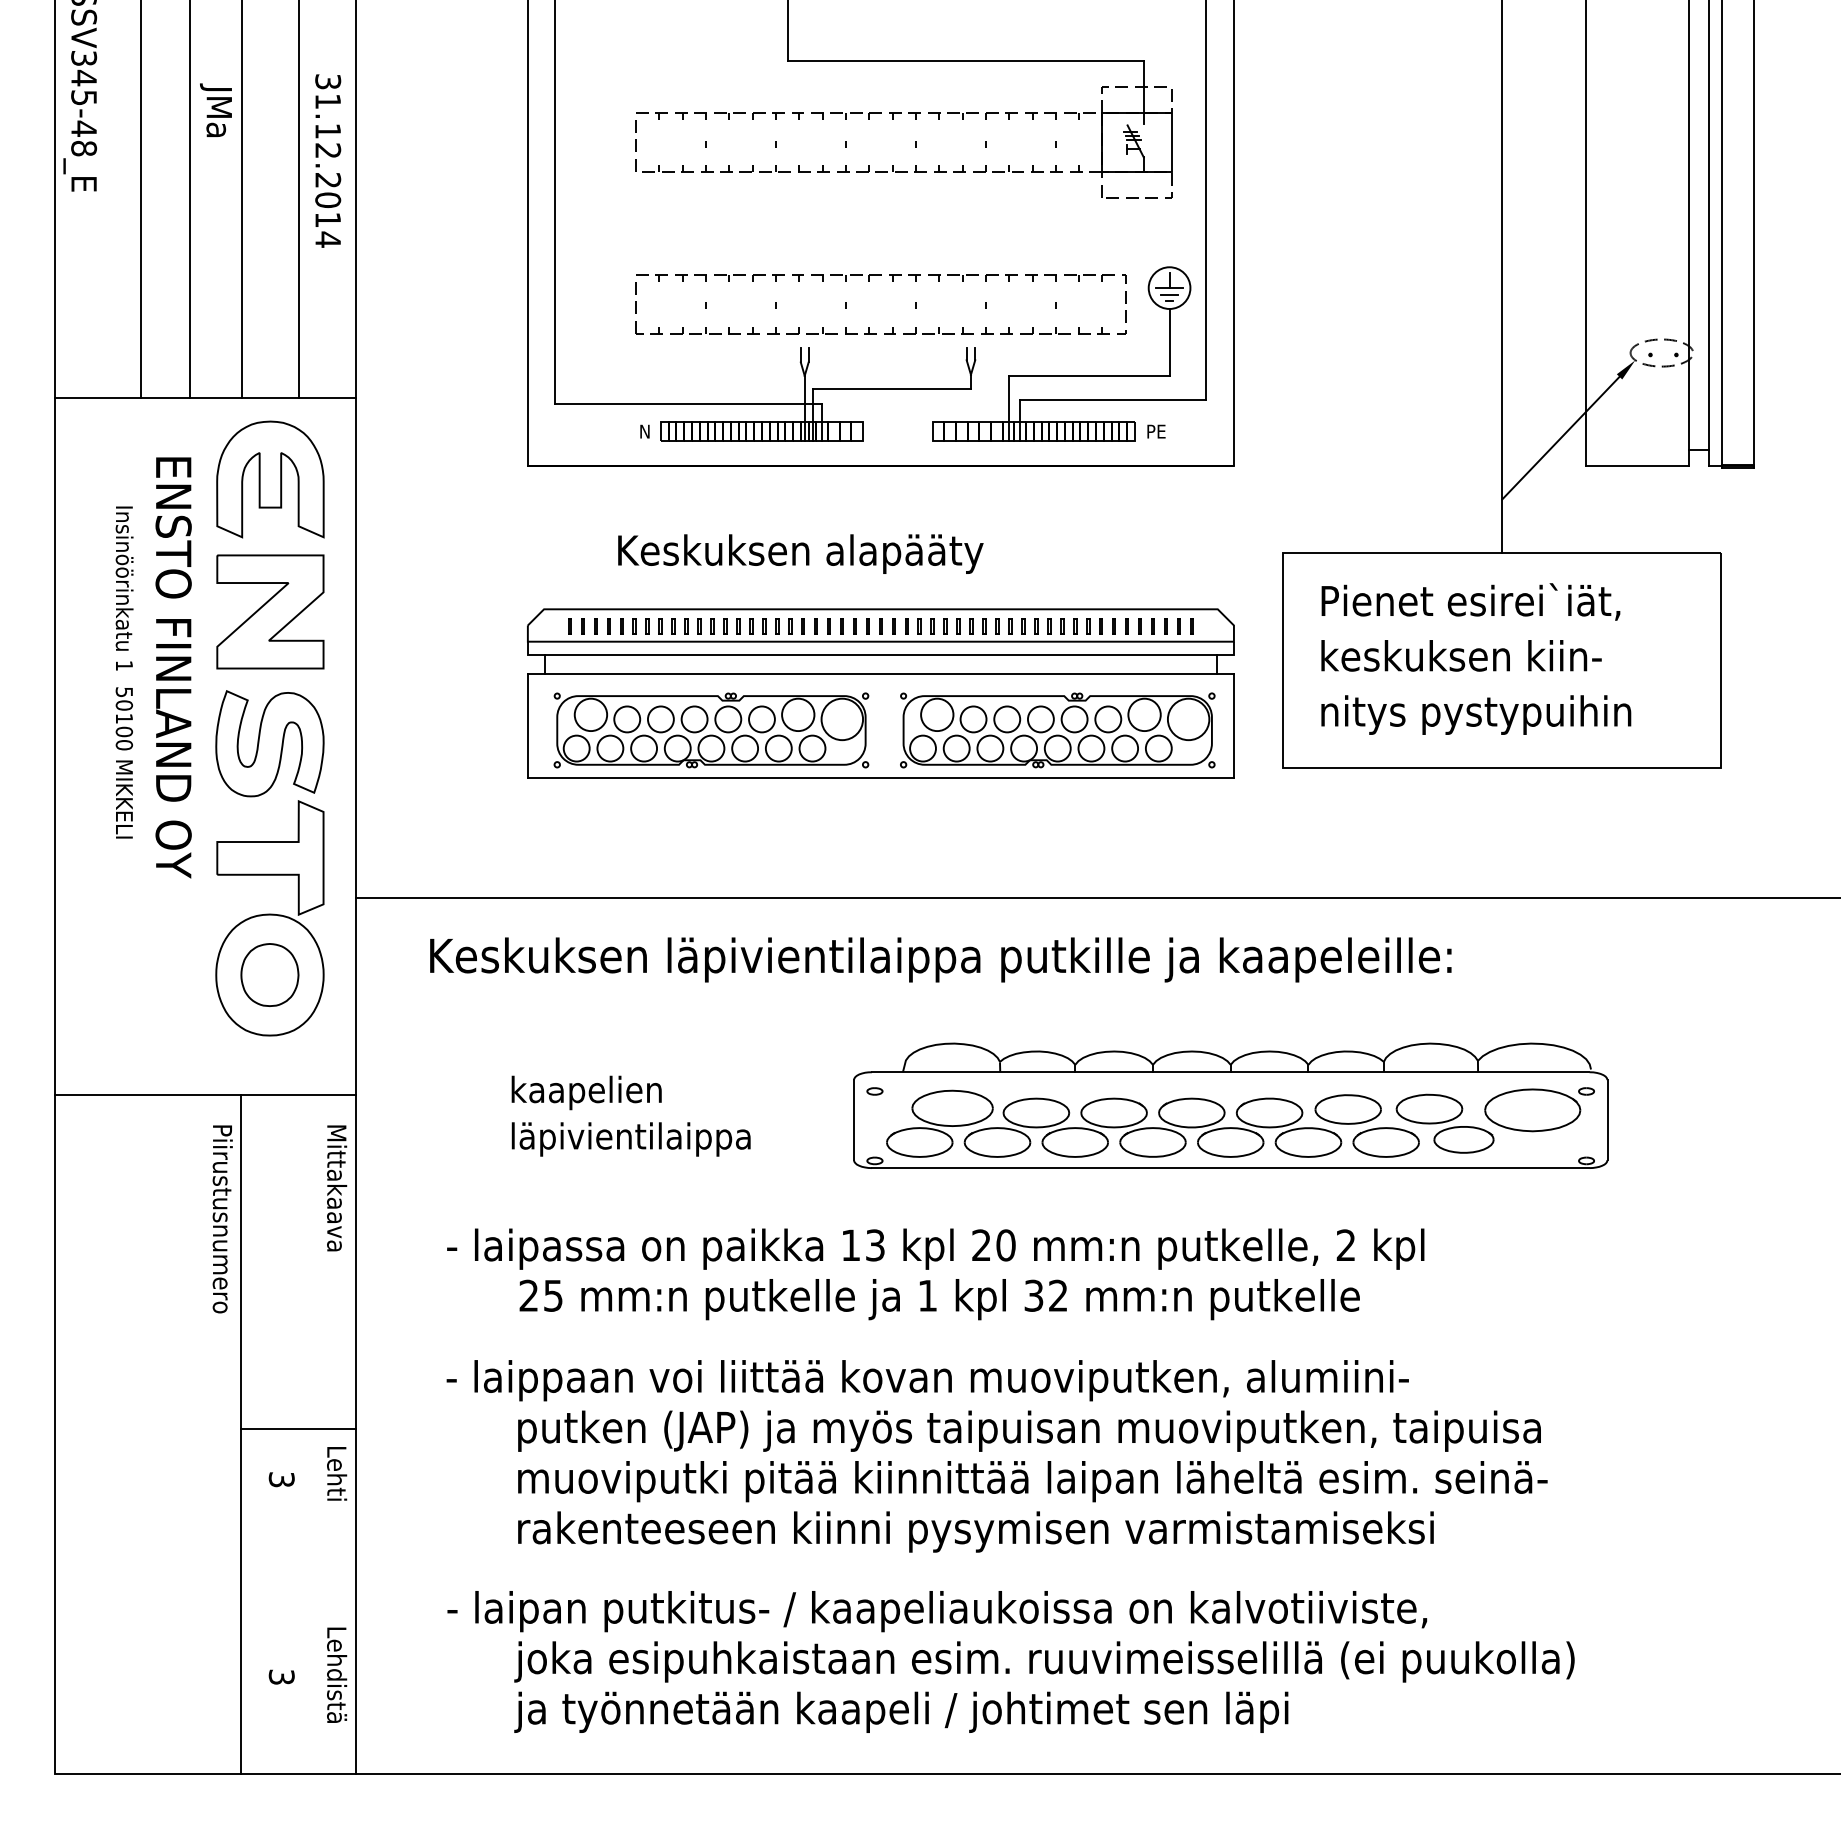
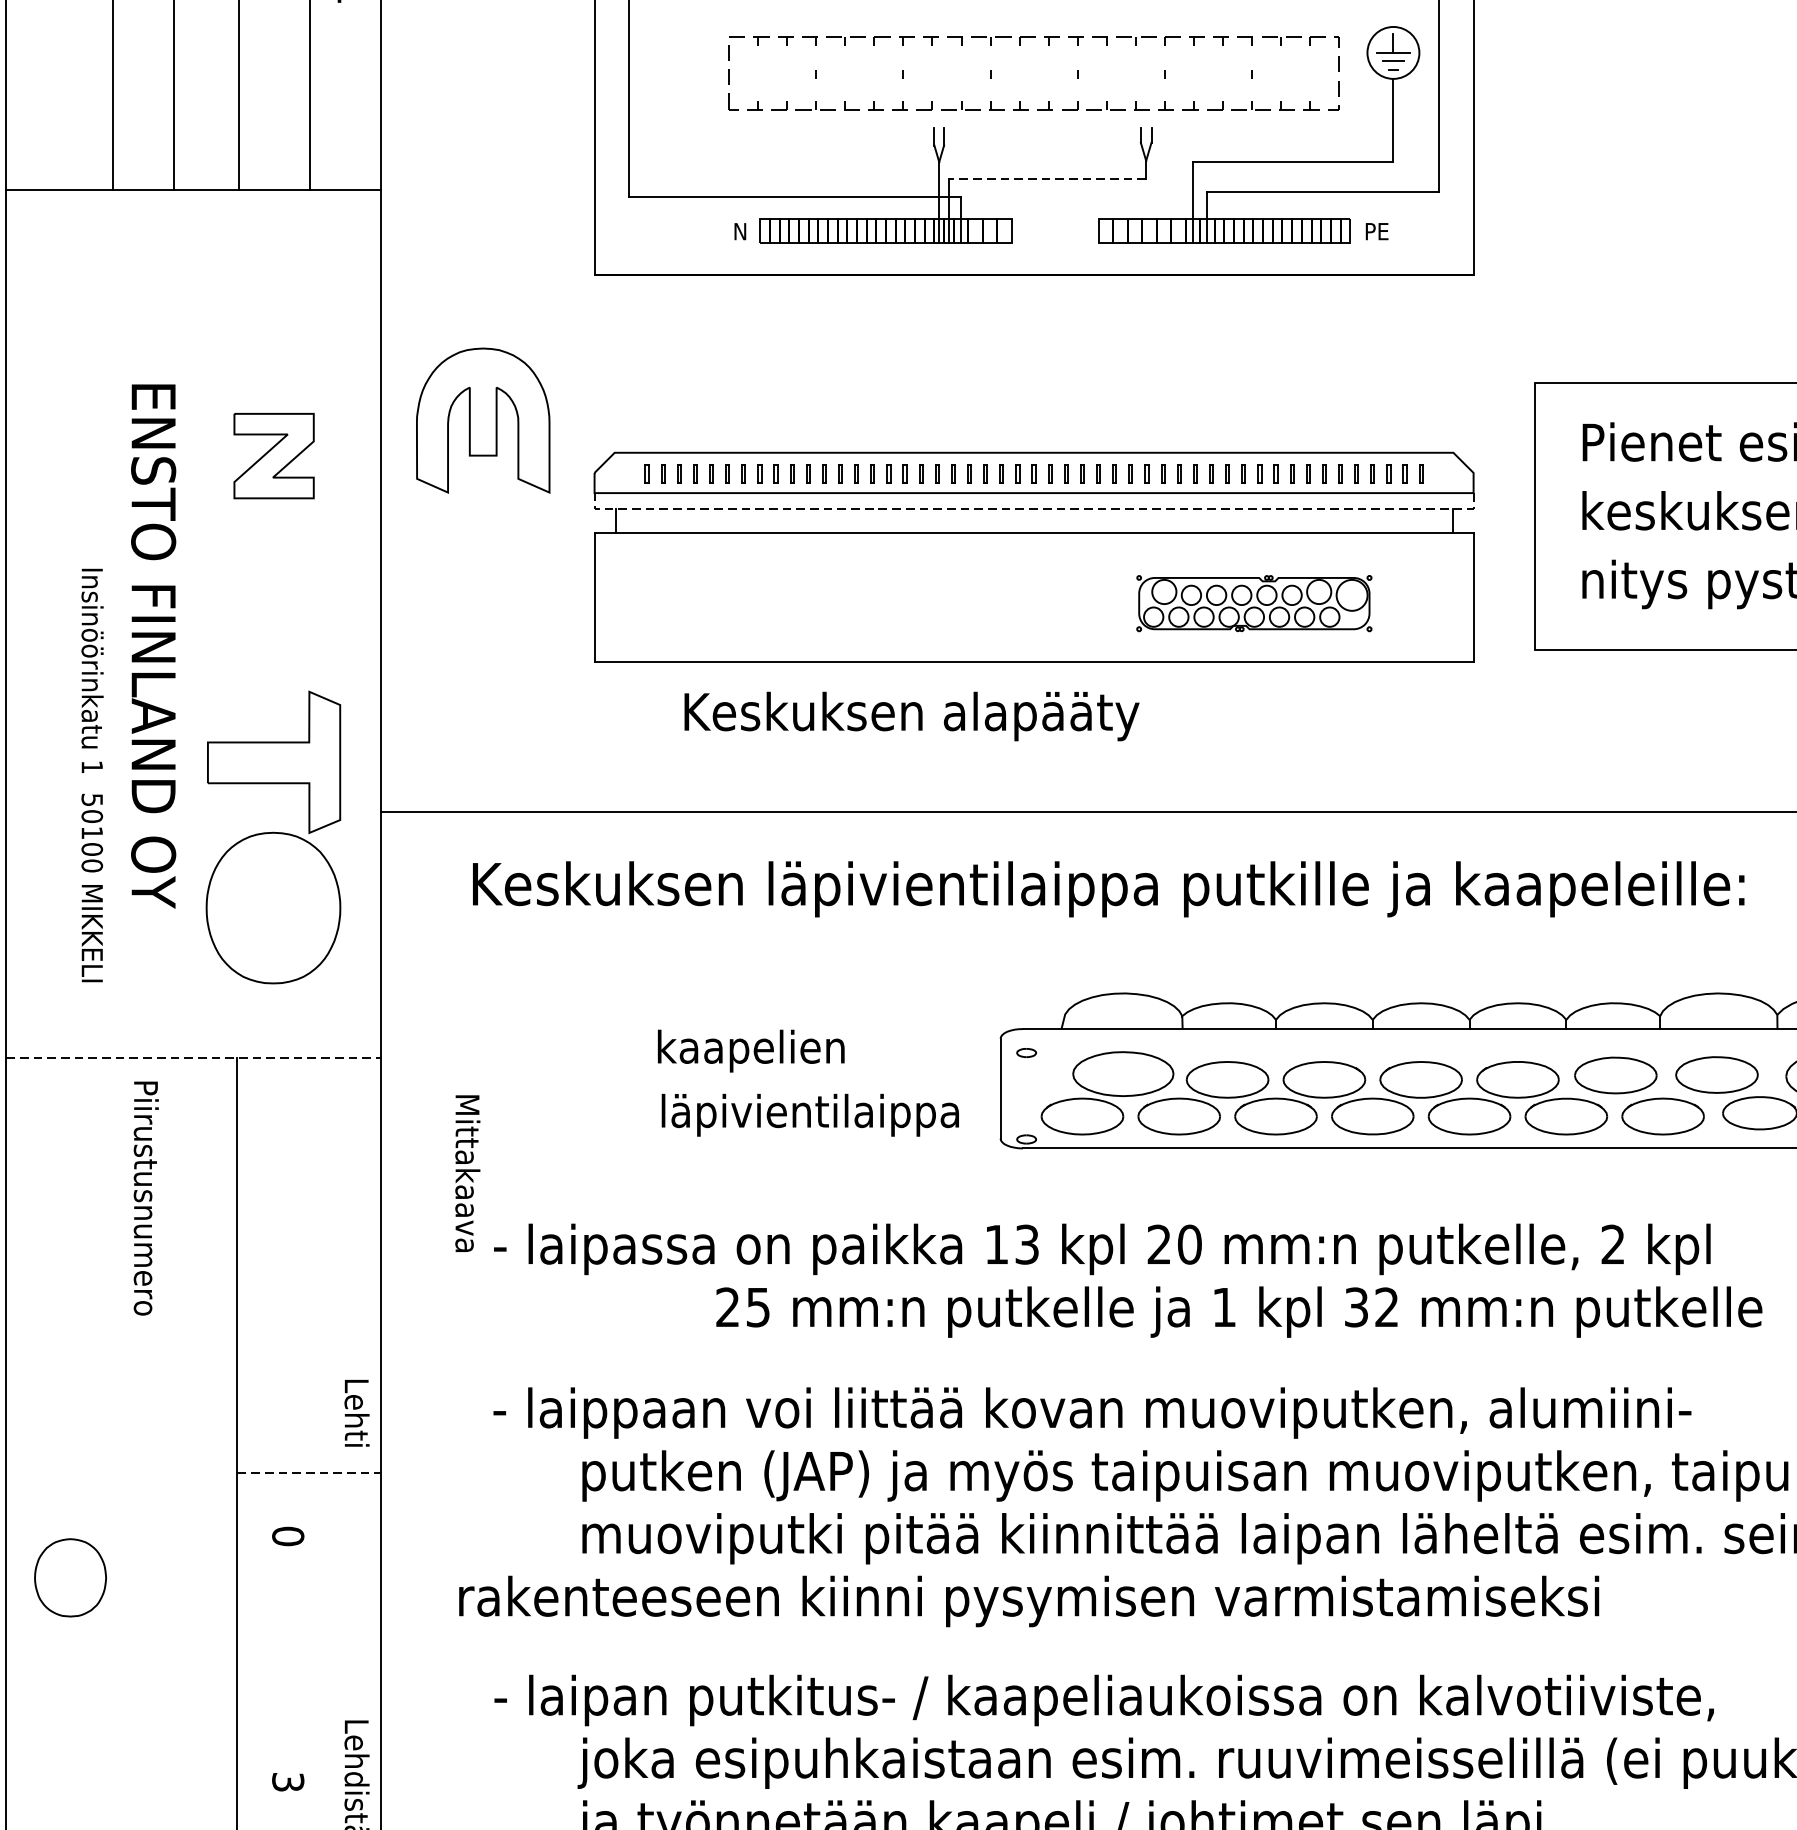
line: (891, 389) -> (1047, 179), solid -> dashed
part: (270, 479) -> (483, 420), moved
text: (800, 553) -> (911, 715), moved
part: (270, 611) -> (274, 455), size x0.6
line: (880, 654) -> (1033, 509), solid -> dashed
text: (173, 667) -> (153, 645), moved
text: (124, 672) -> (92, 775), moved
part: (711, 730) -> (823, 603), removed
part: (1057, 730) -> (1253, 603), size x0.6
part: (269, 743) -> (272, 619), removed
part: (269, 974) -> (70, 1577), moved
text: (586, 1092) -> (750, 1050), moved
line: (205, 1095) -> (193, 1058), solid -> dashed
text: (630, 1139) -> (809, 1115), moved
text: (337, 1188) -> (468, 1173), moved
text: (222, 1219) -> (145, 1198), moved
text: (939, 1299) -> (1238, 1311), moved
line: (298, 1428) -> (309, 1472), solid -> dashed
text: (337, 1473) -> (357, 1412), moved
text: (281, 1479) -> (287, 1536), 3 -> 0
text: (975, 1531) -> (1028, 1600), moved

